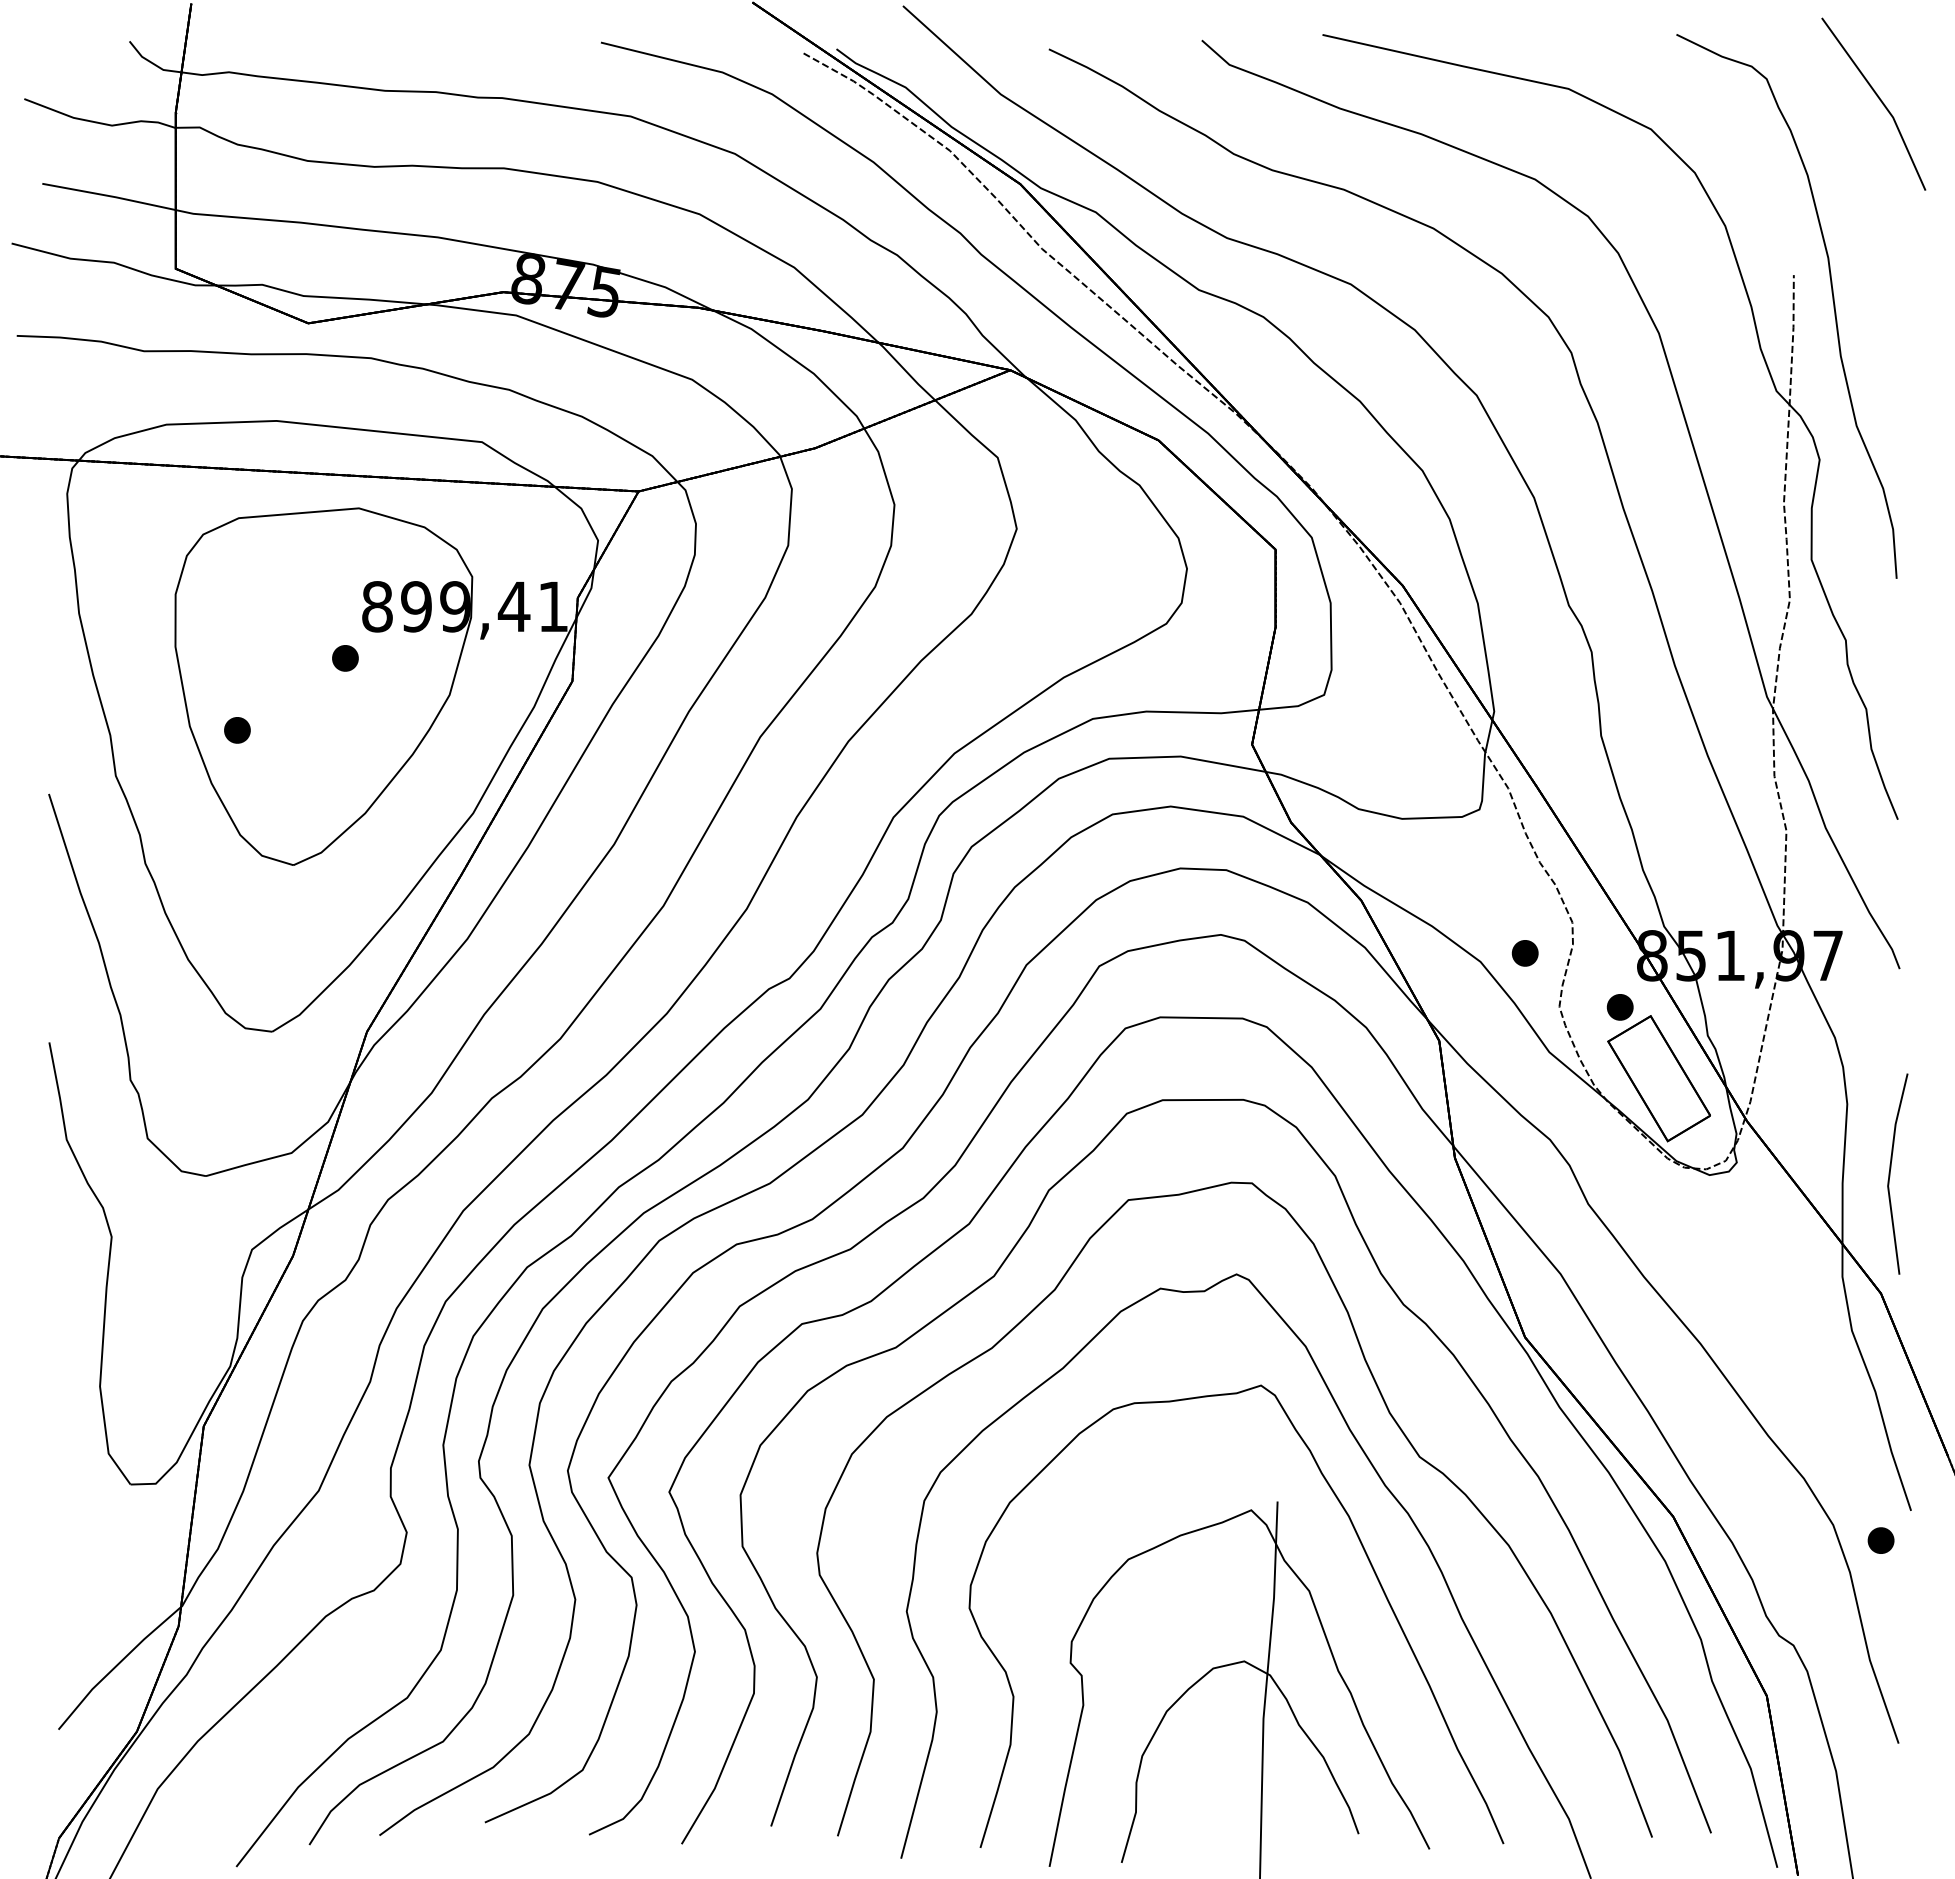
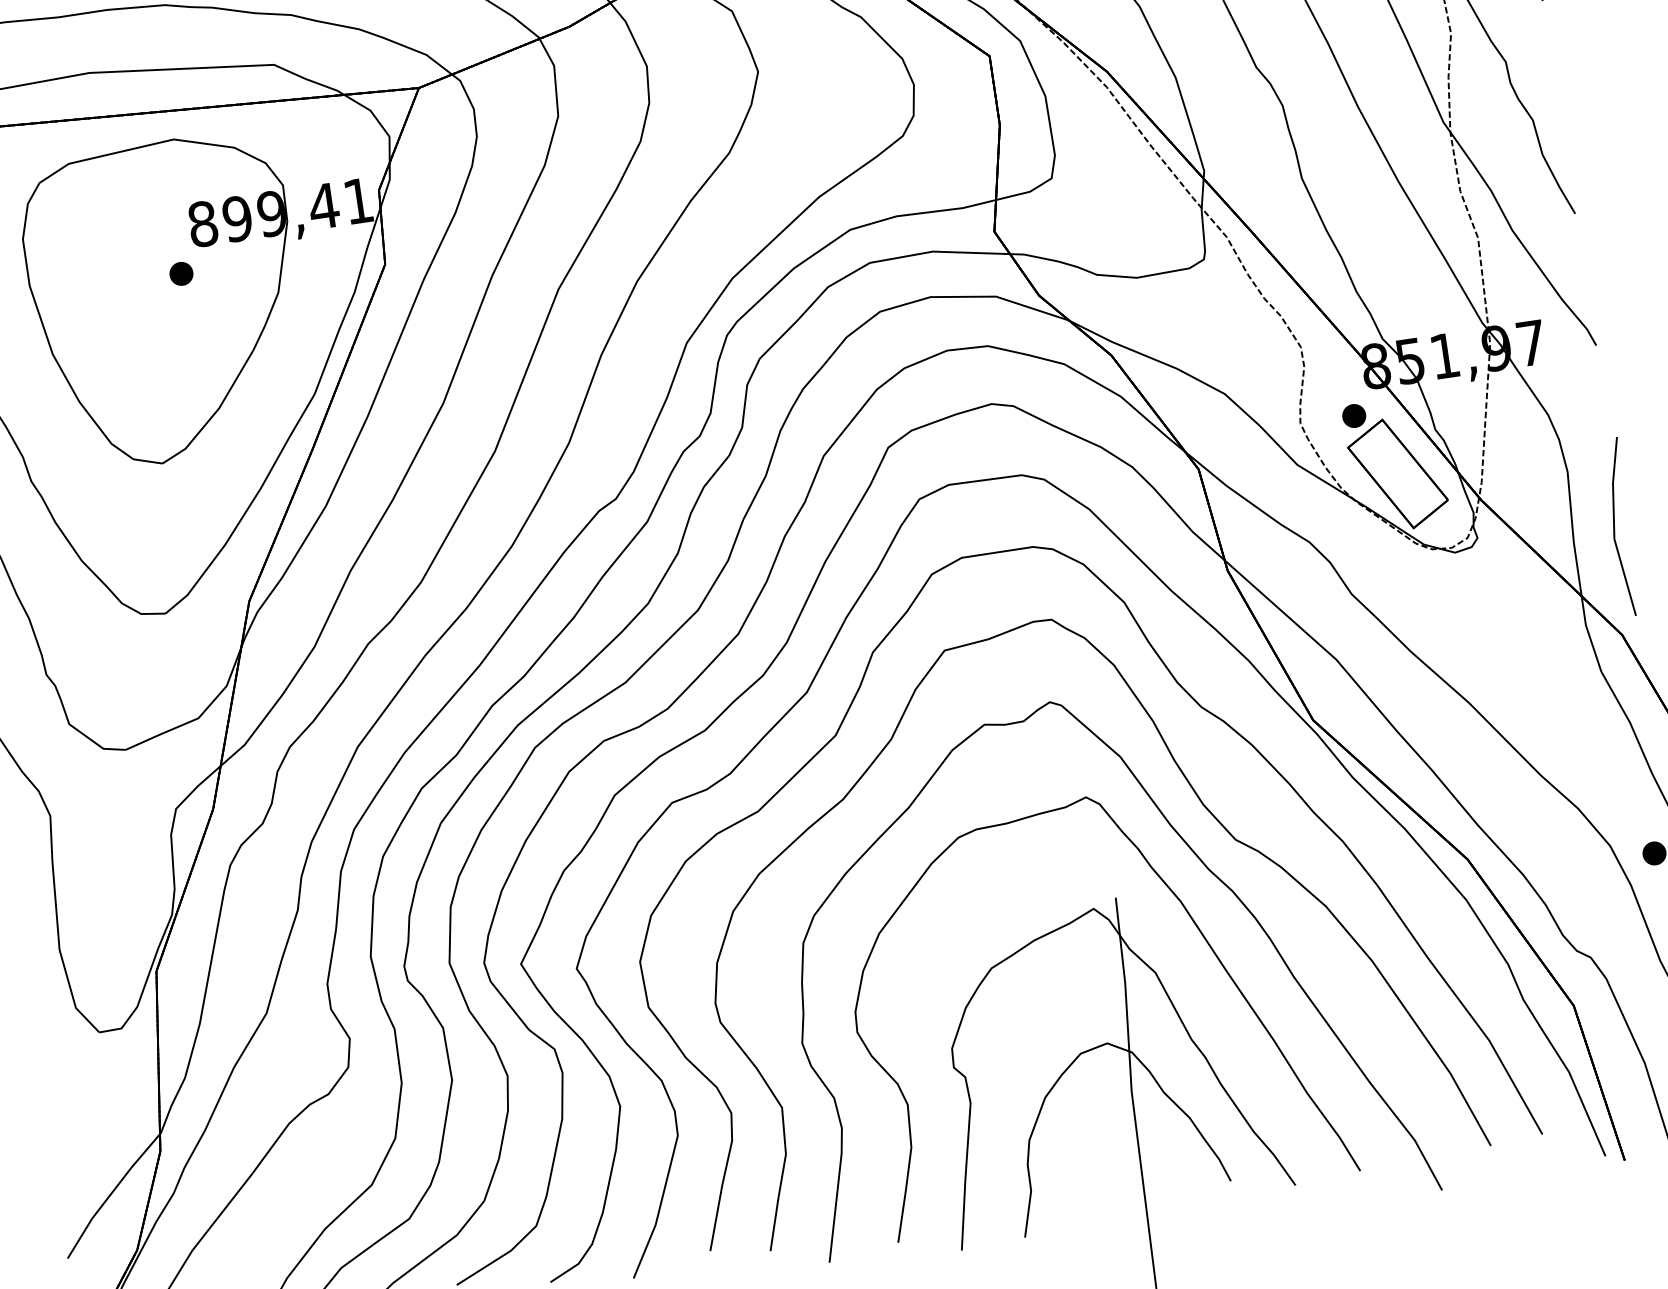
part: (237, 730) -> (95, 351), removed
part: (1524, 953) -> (1262, 380), removed

